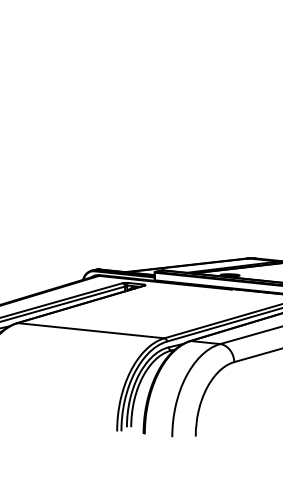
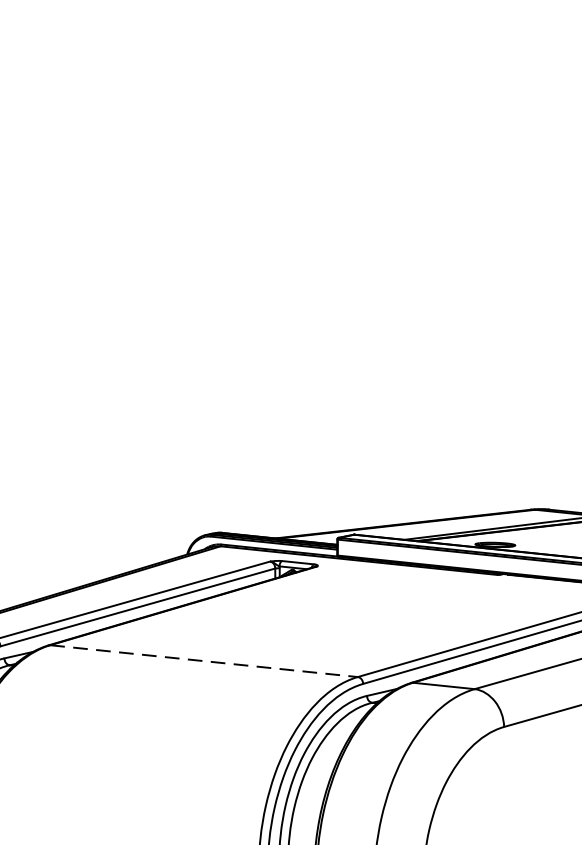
line: (91, 330) -> (204, 660), solid -> dashed

